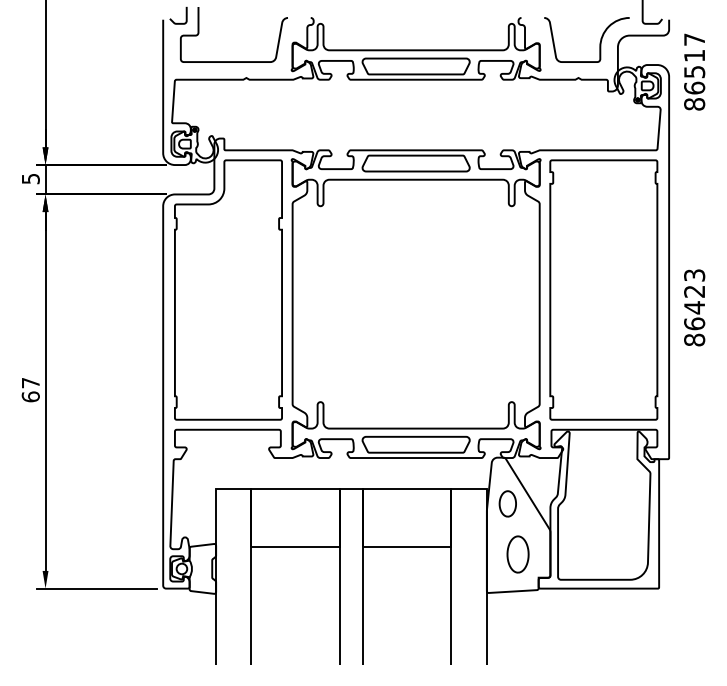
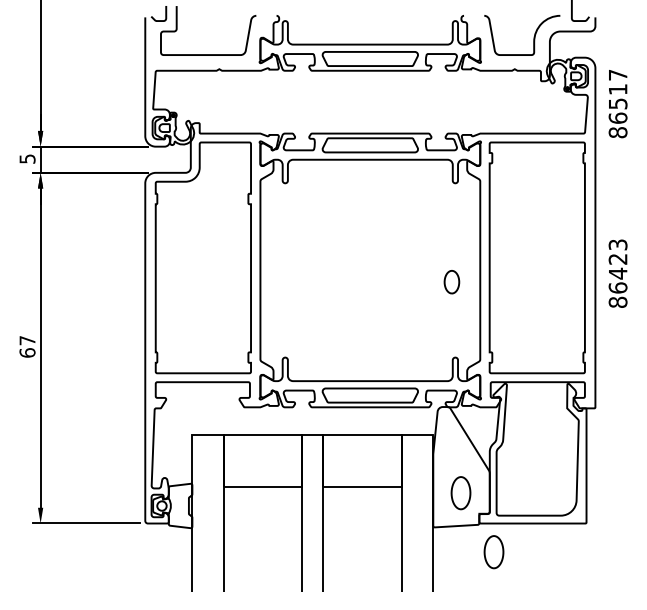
text: (693, 72) -> (617, 104), moved
part: (507, 504) -> (451, 282), moved
part: (554, 621) -> (493, 552), added

